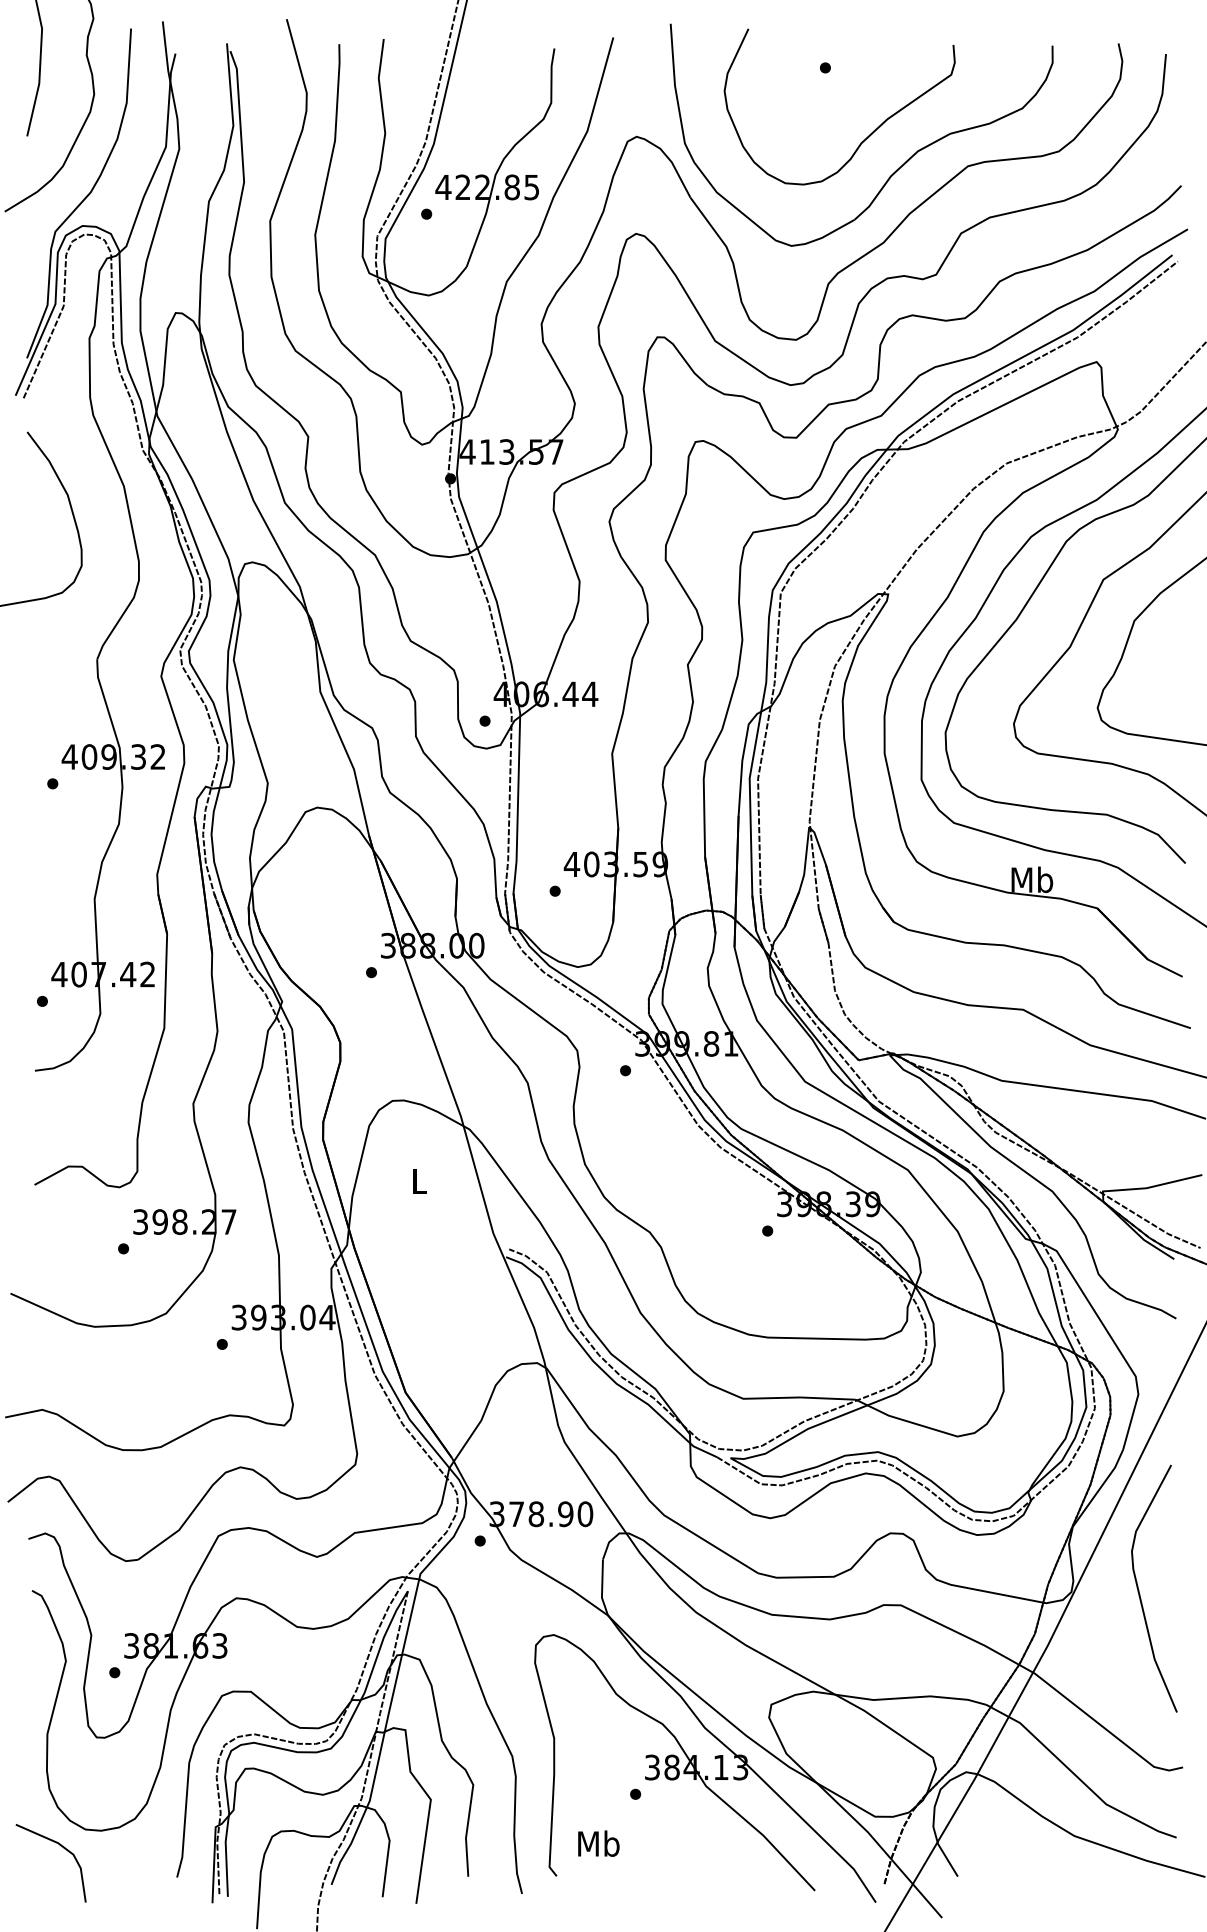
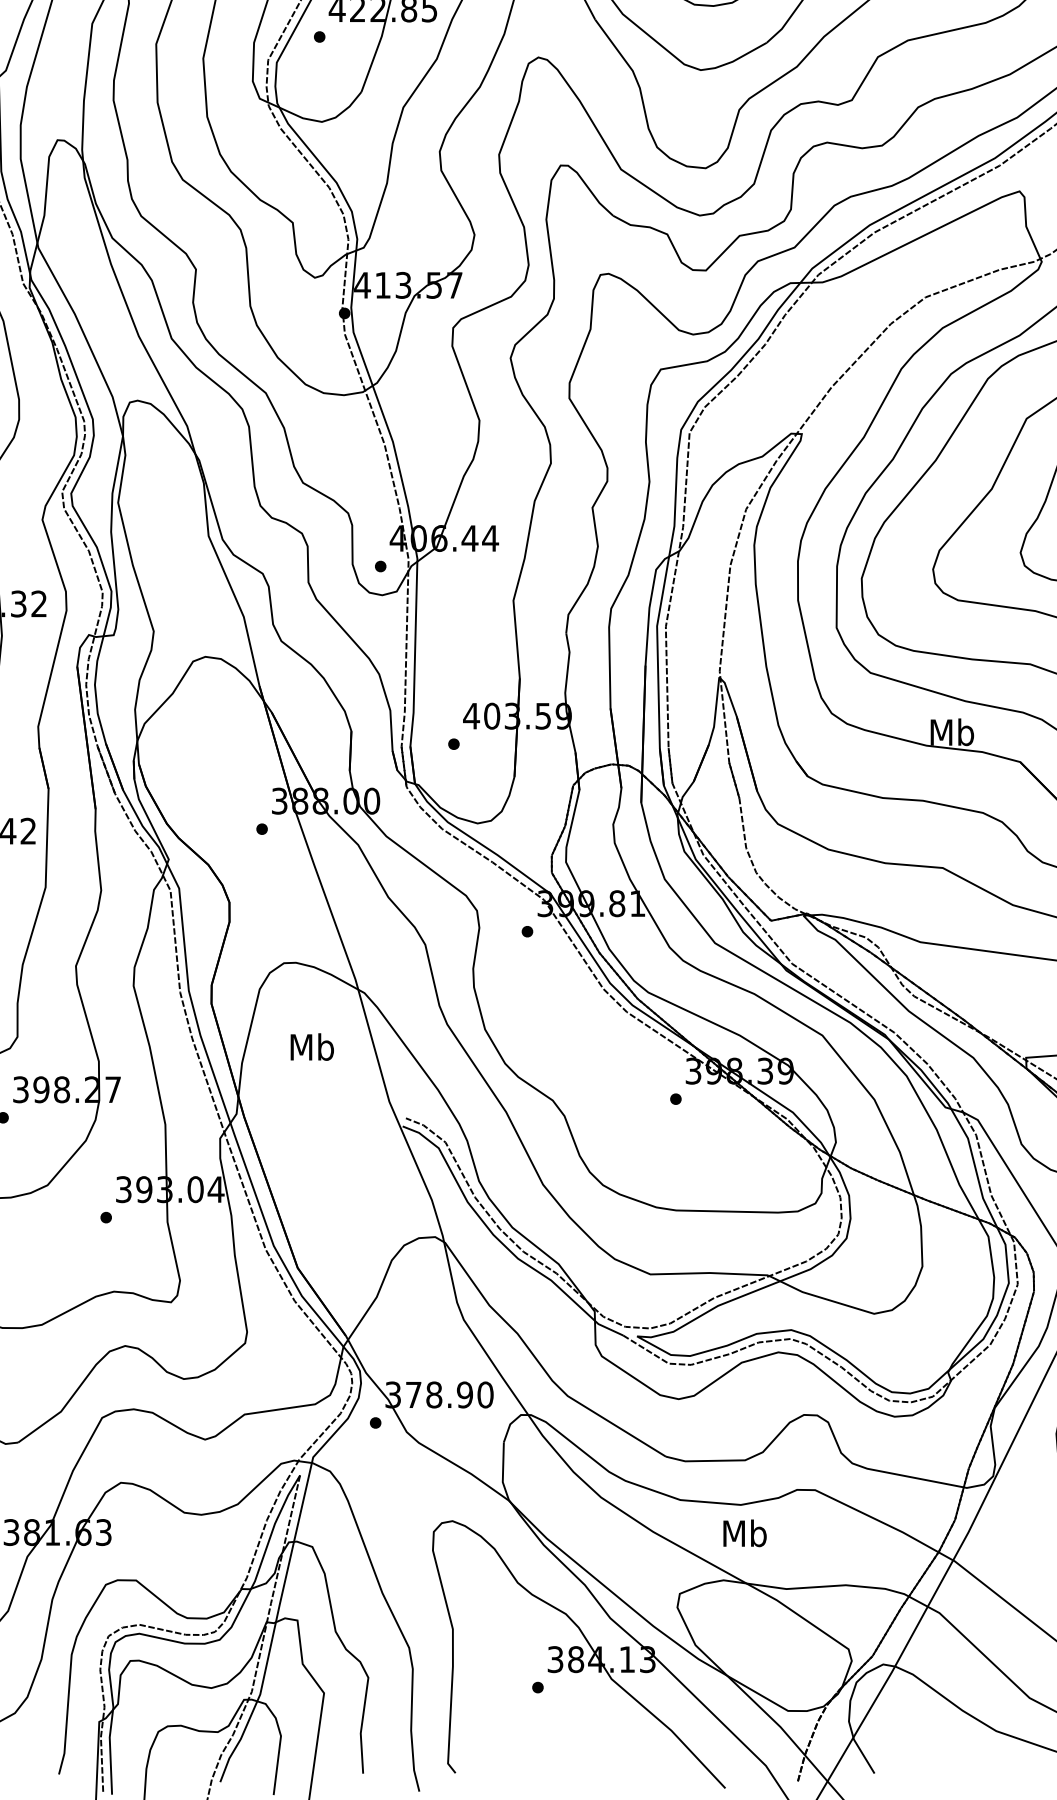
text: (419, 1181) -> (312, 1047), L -> Mb
text: (598, 1843) -> (744, 1533), moved

